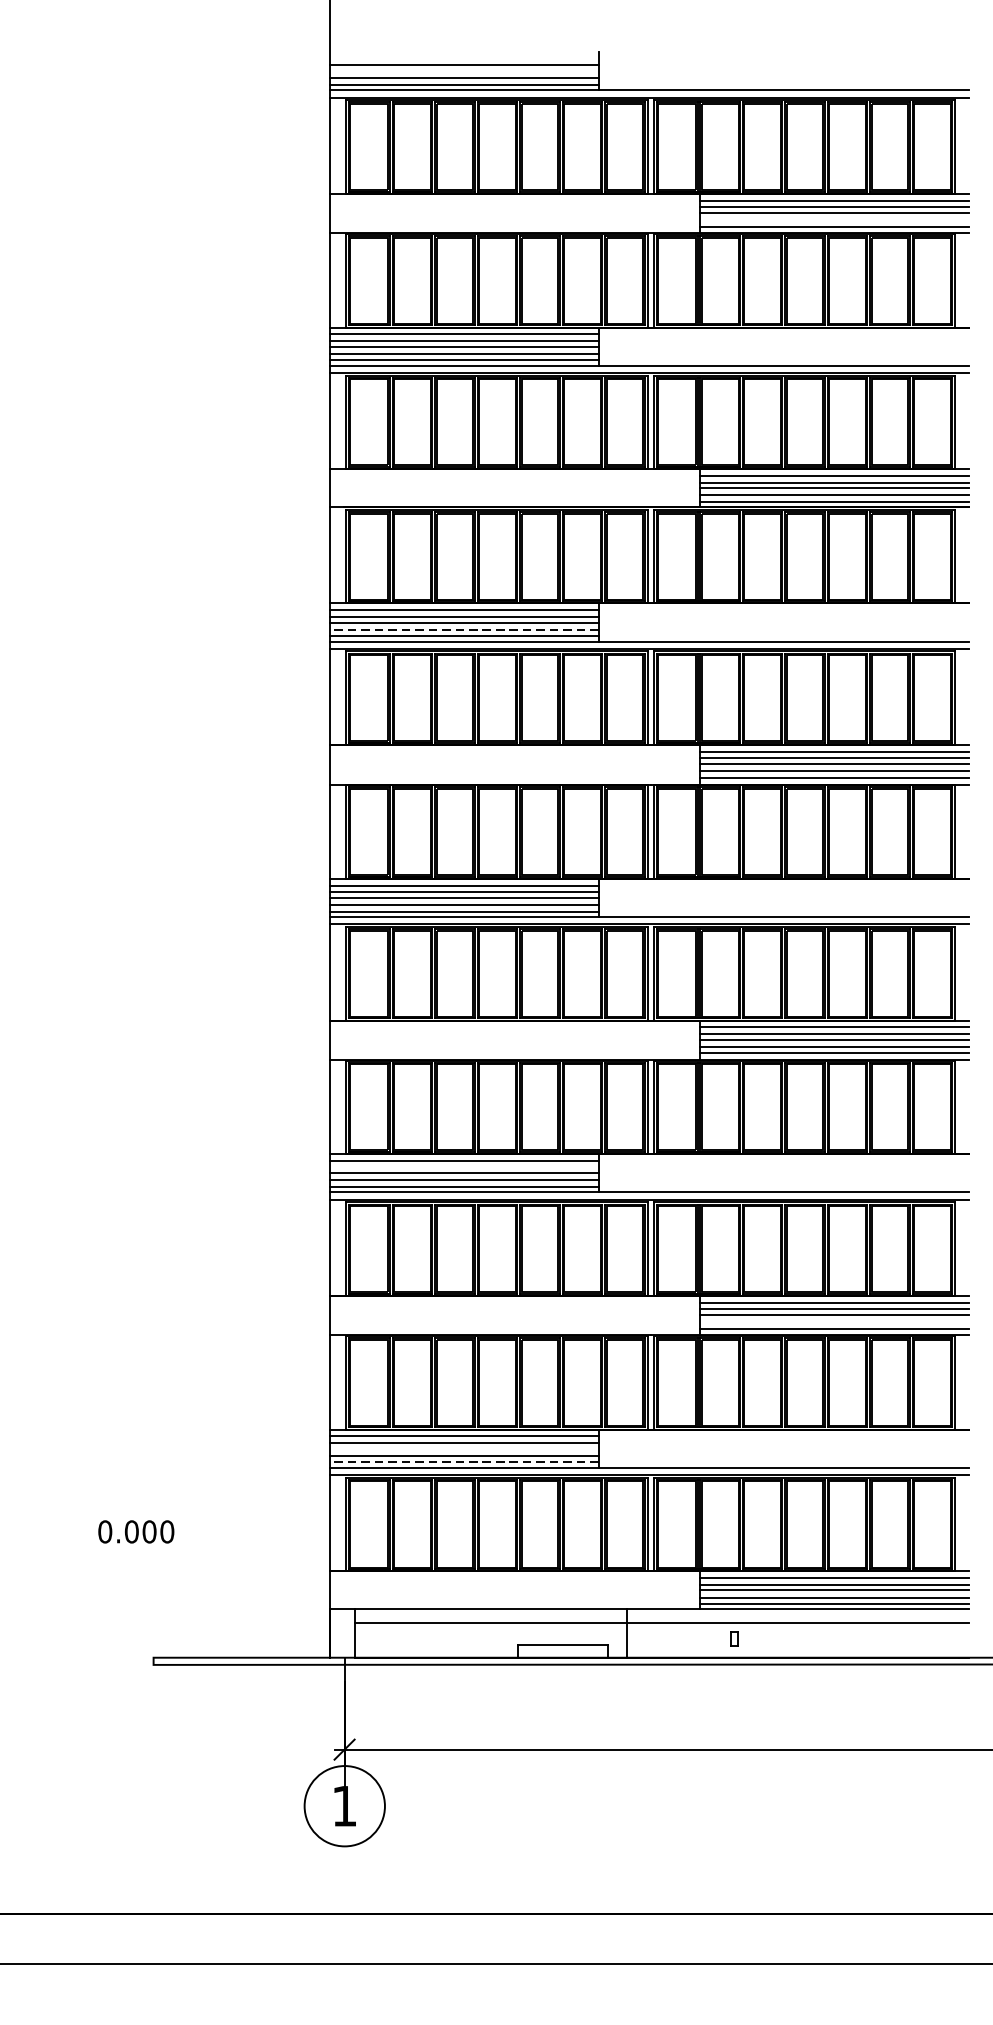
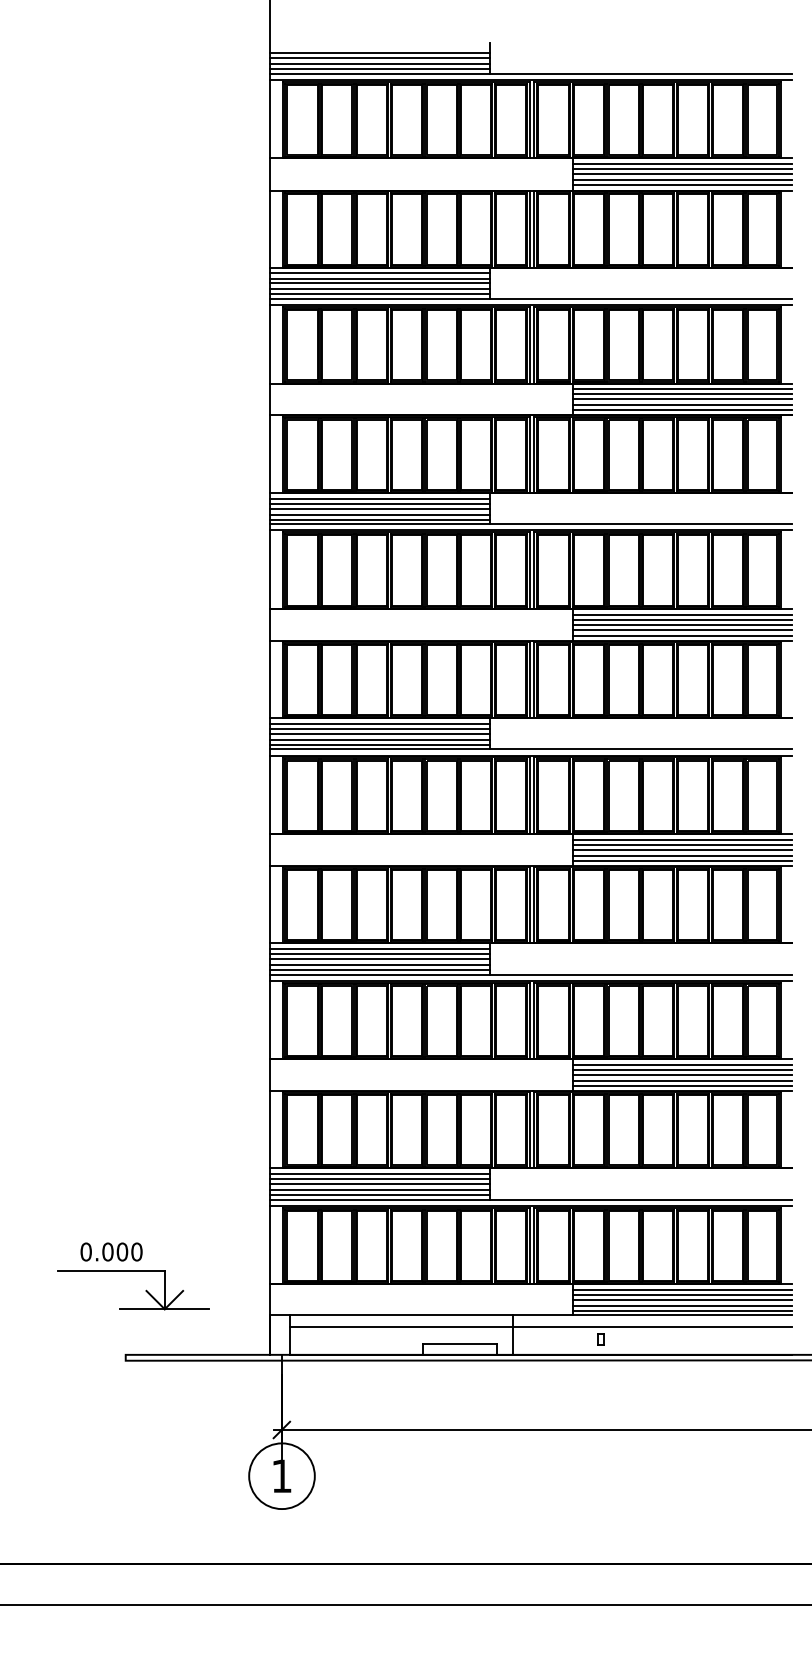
line: (464, 71) -> (379, 58), added
line: (833, 219) -> (681, 179), added
line: (464, 629) -> (379, 514), dashed -> solid
line: (464, 1167) -> (379, 954), added
line: (833, 1322) -> (681, 1080), added
line: (464, 1449) -> (379, 1184), added
line: (464, 1462) -> (379, 1195), dashed -> solid
part: (177, 1578) -> (145, 1290), added

